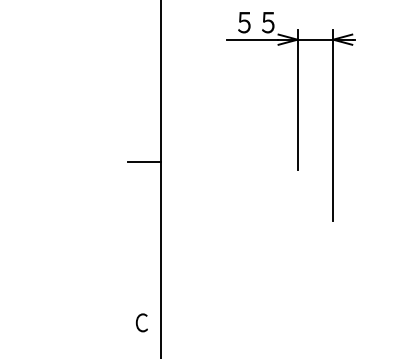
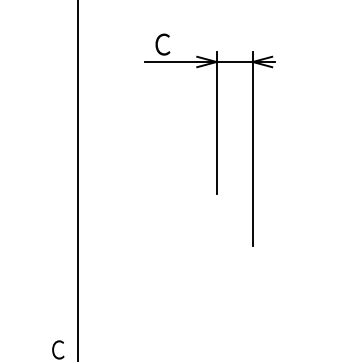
text: (255, 22) -> (173, 44), ５５ -> Ｃ
line: (144, 162) -> (60, 186), removed

